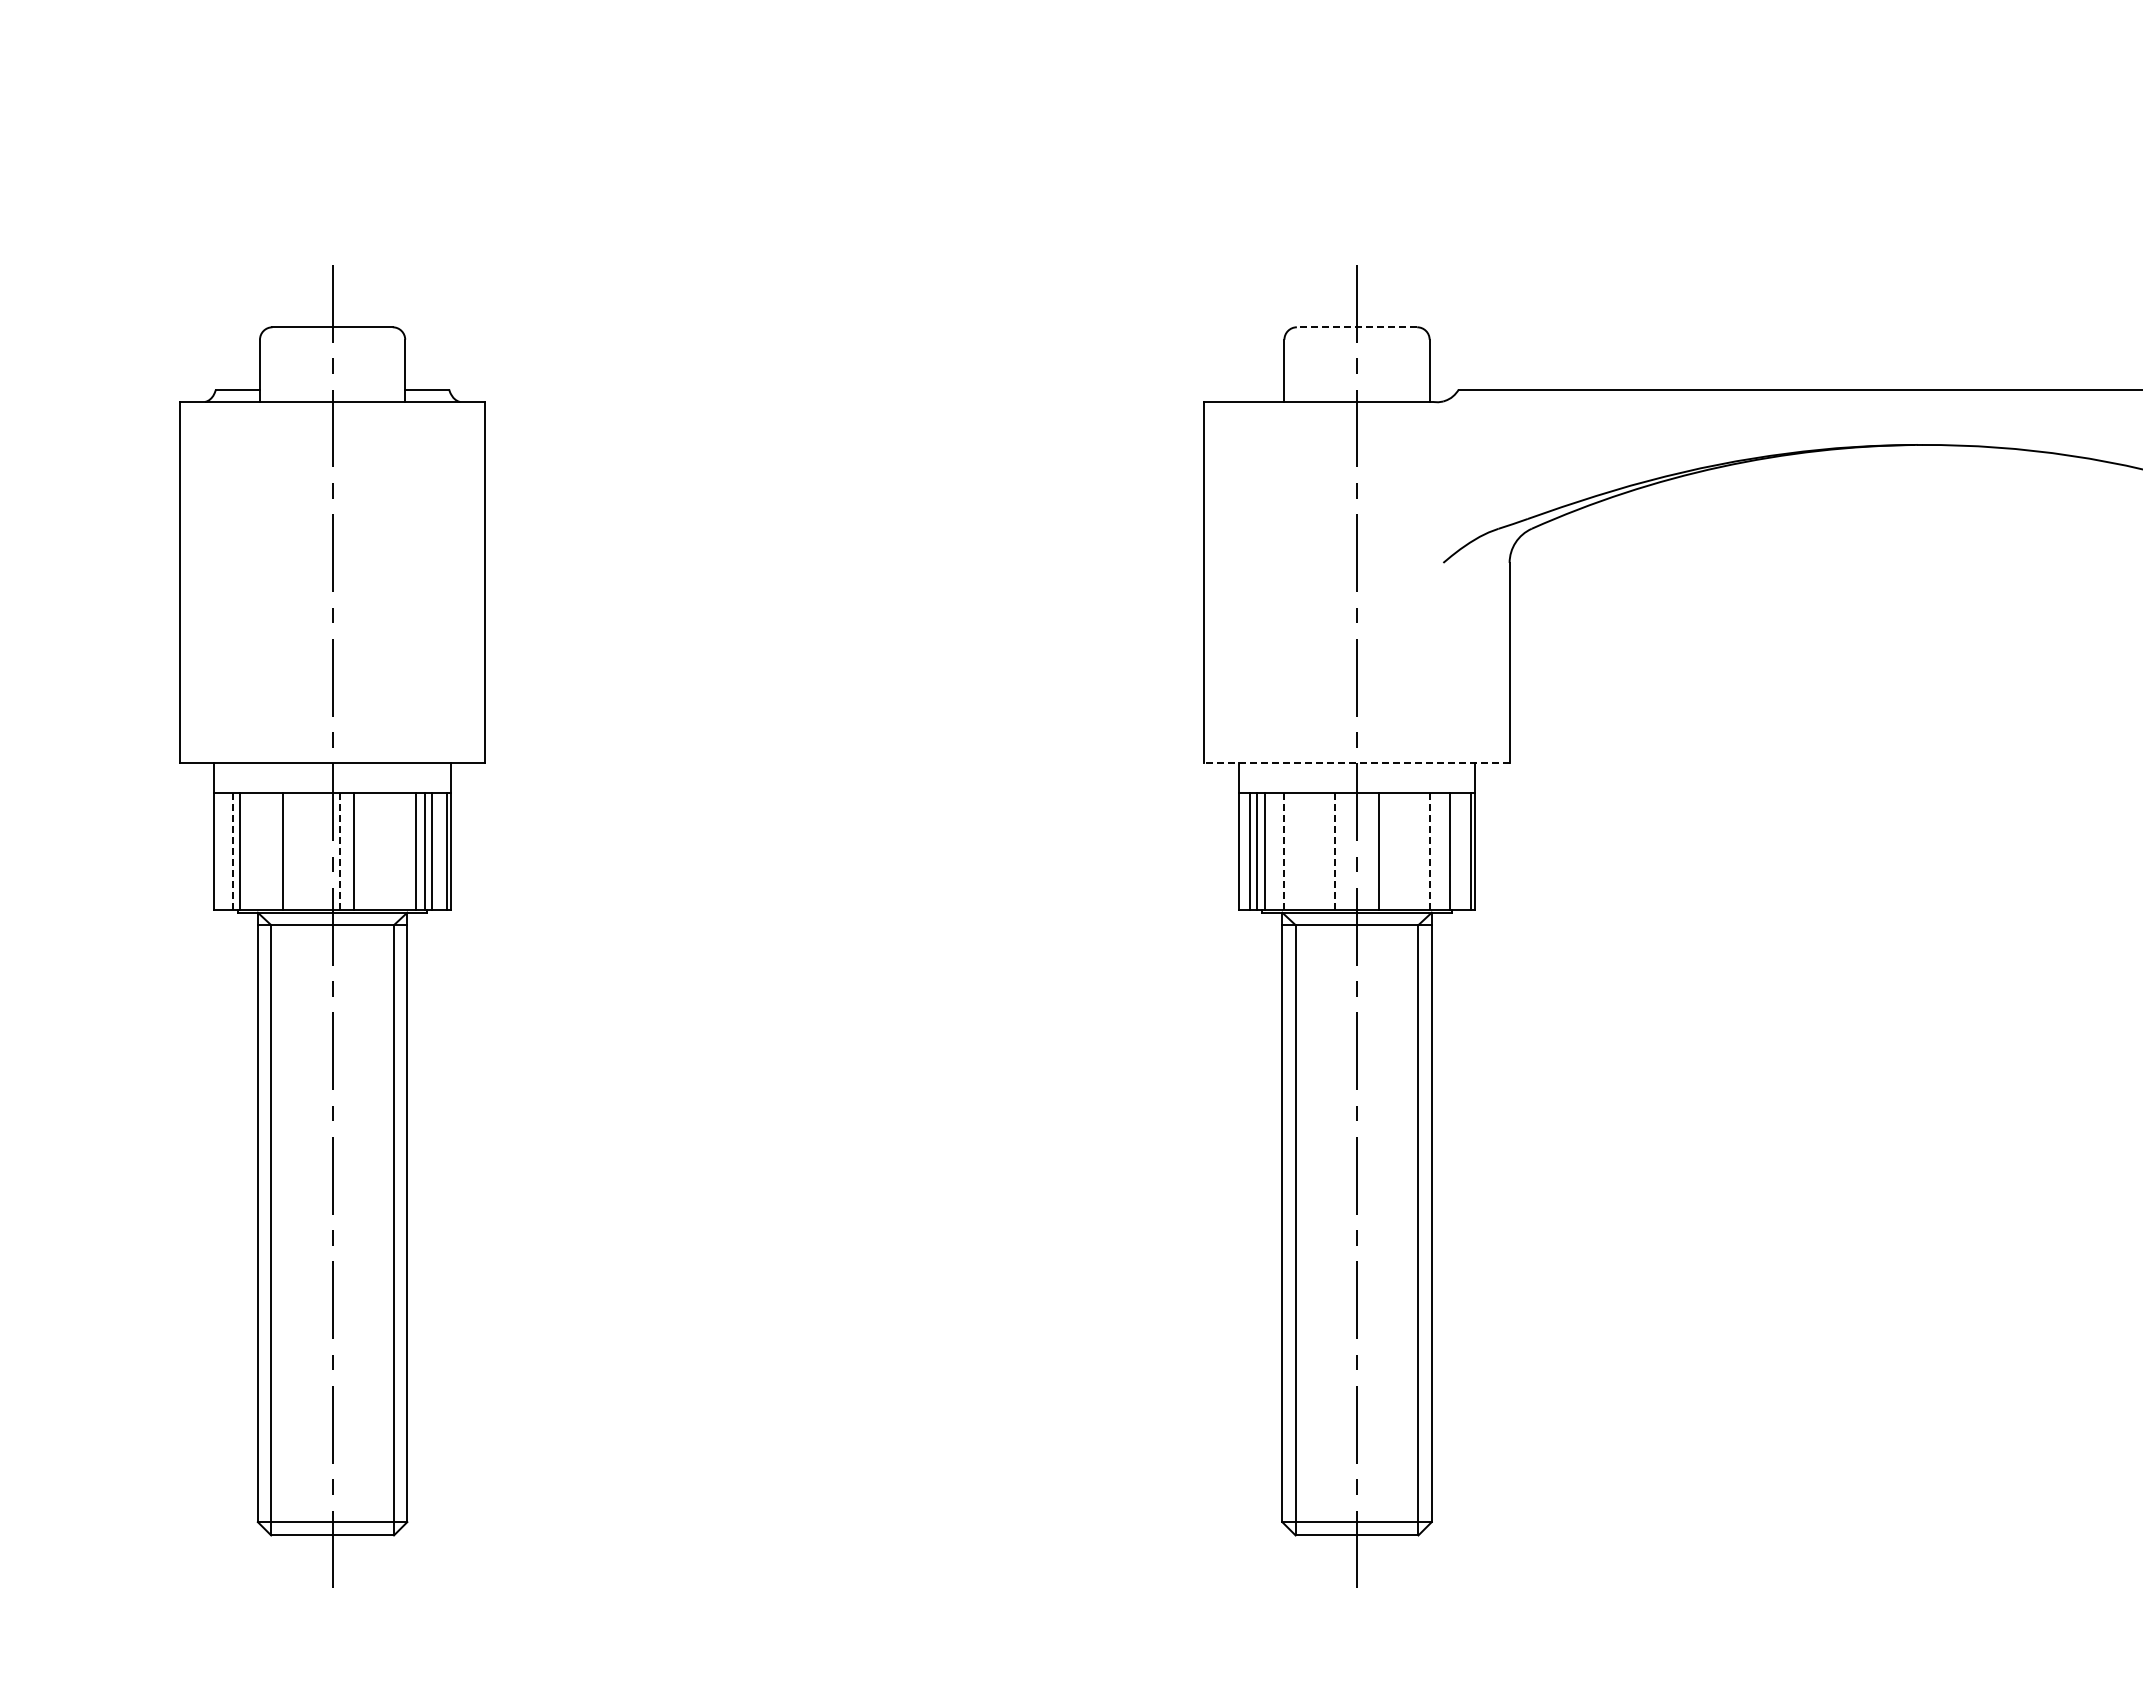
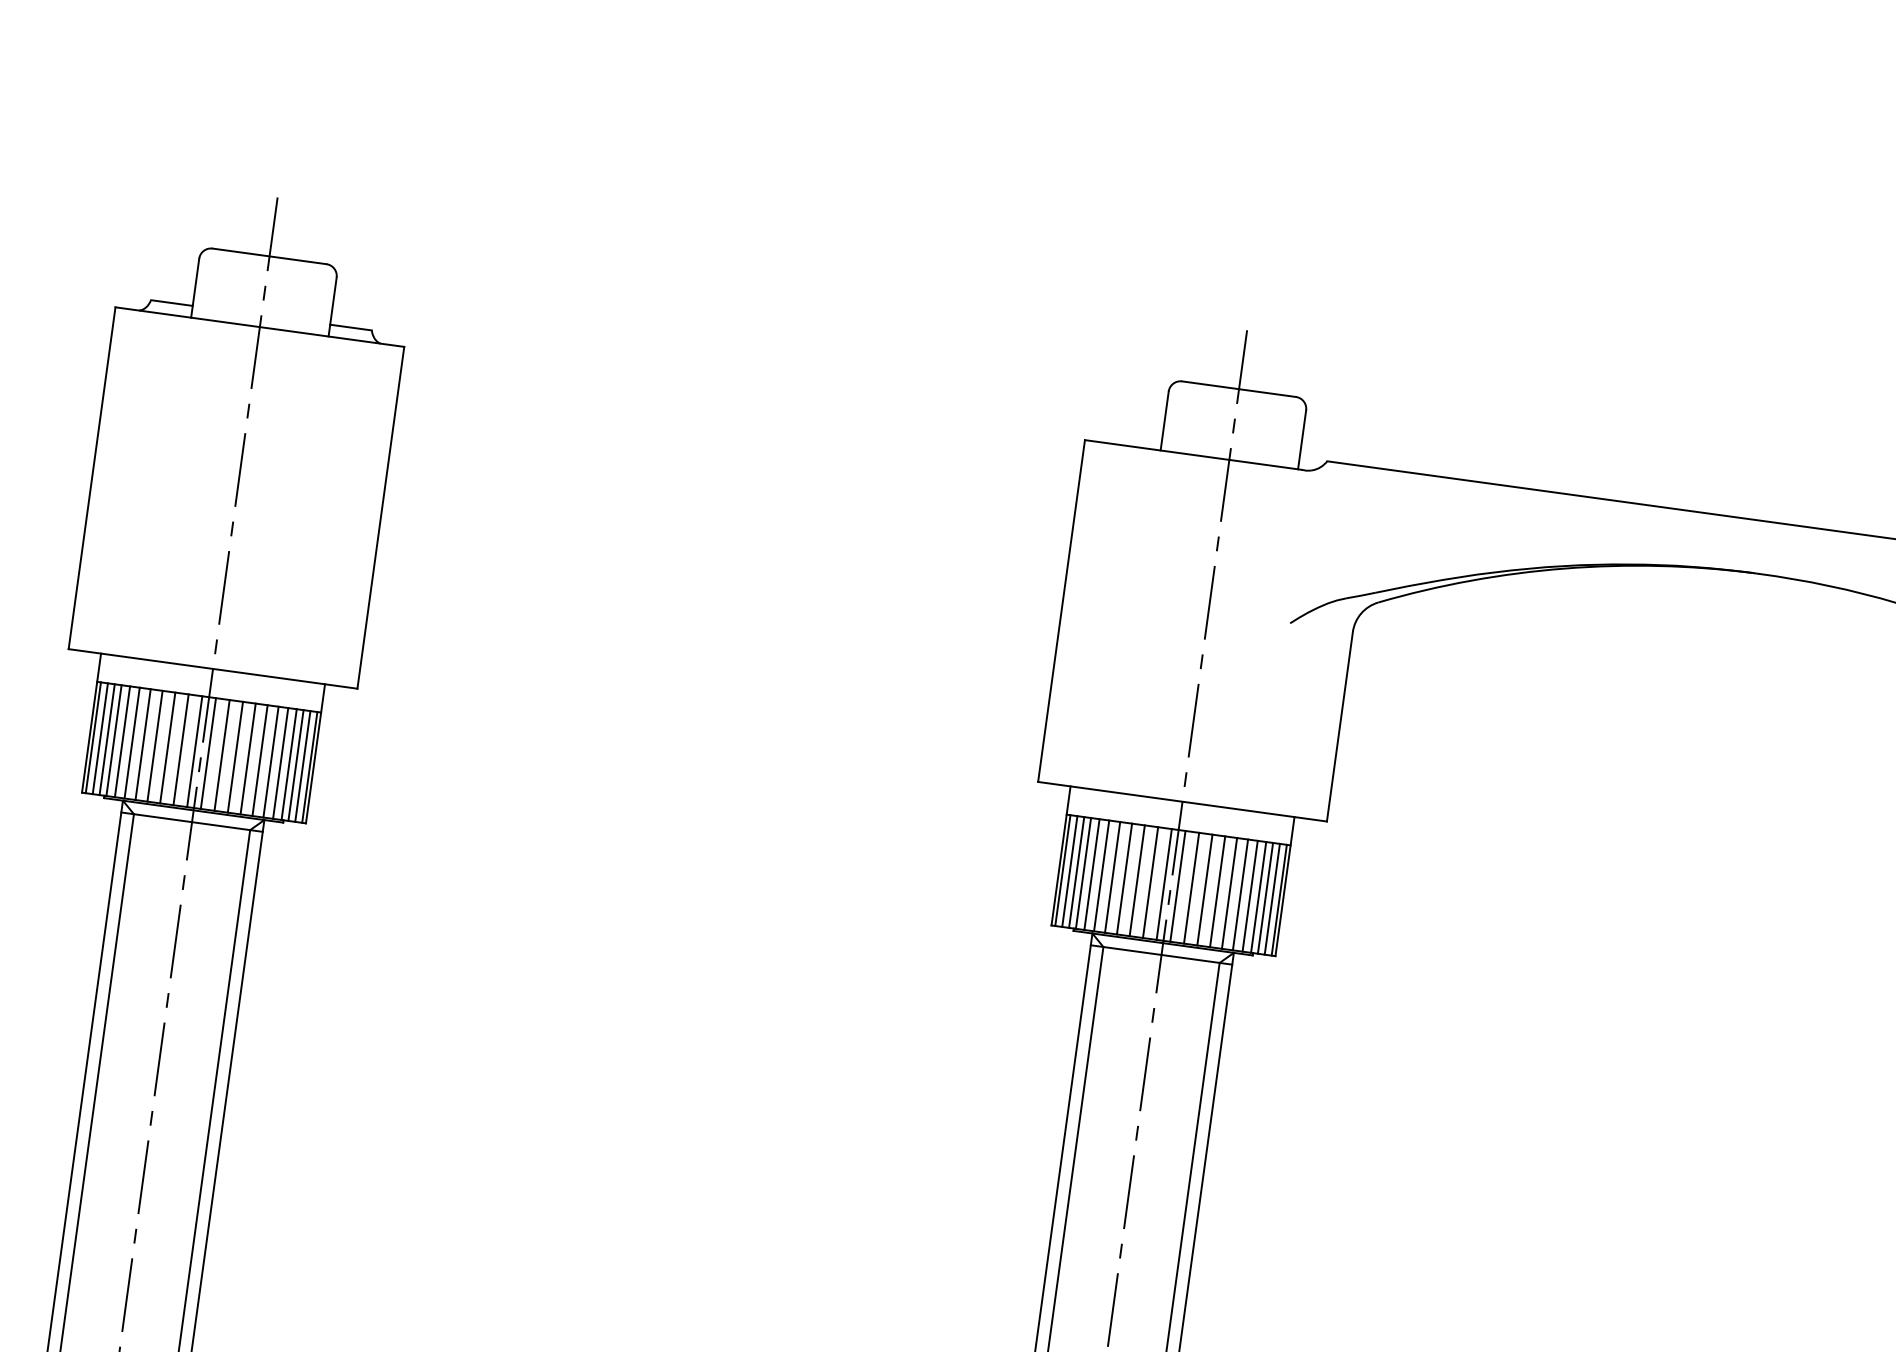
line: (1356, 327) -> (1238, 389), dashed -> solid
line: (1357, 763) -> (1182, 802), dashed -> solid
line: (218, 851) -> (93, 737), added
line: (225, 851) -> (100, 738), added
line: (232, 851) -> (106, 739), dashed -> solid
line: (249, 851) -> (122, 741), added
line: (259, 851) -> (132, 742), added
line: (270, 851) -> (142, 744), added
line: (296, 851) -> (167, 747), added
line: (310, 851) -> (180, 749), added
line: (325, 851) -> (194, 751), added
line: (339, 851) -> (208, 753), dashed -> solid
line: (368, 851) -> (235, 757), added
line: (381, 851) -> (247, 758), added
line: (394, 851) -> (260, 760), added
line: (405, 851) -> (270, 761), added
line: (439, 851) -> (302, 766), added
line: (1242, 851) -> (1062, 870), added
line: (1273, 851) -> (1092, 874), added
line: (1283, 851) -> (1101, 875), dashed -> solid
line: (1295, 851) -> (1112, 877), added
line: (1307, 851) -> (1124, 878), added
line: (1321, 851) -> (1137, 880), added
line: (1335, 851) -> (1150, 882), dashed -> solid
line: (1349, 851) -> (1163, 884), added
line: (1364, 851) -> (1178, 886), added
line: (1392, 851) -> (1204, 889), added
line: (1406, 851) -> (1217, 891), added
line: (1418, 851) -> (1229, 893), added
line: (1430, 851) -> (1240, 894), dashed -> solid
line: (1440, 851) -> (1250, 896), added
line: (1456, 851) -> (1265, 898), added
line: (1464, 851) -> (1272, 899), added

